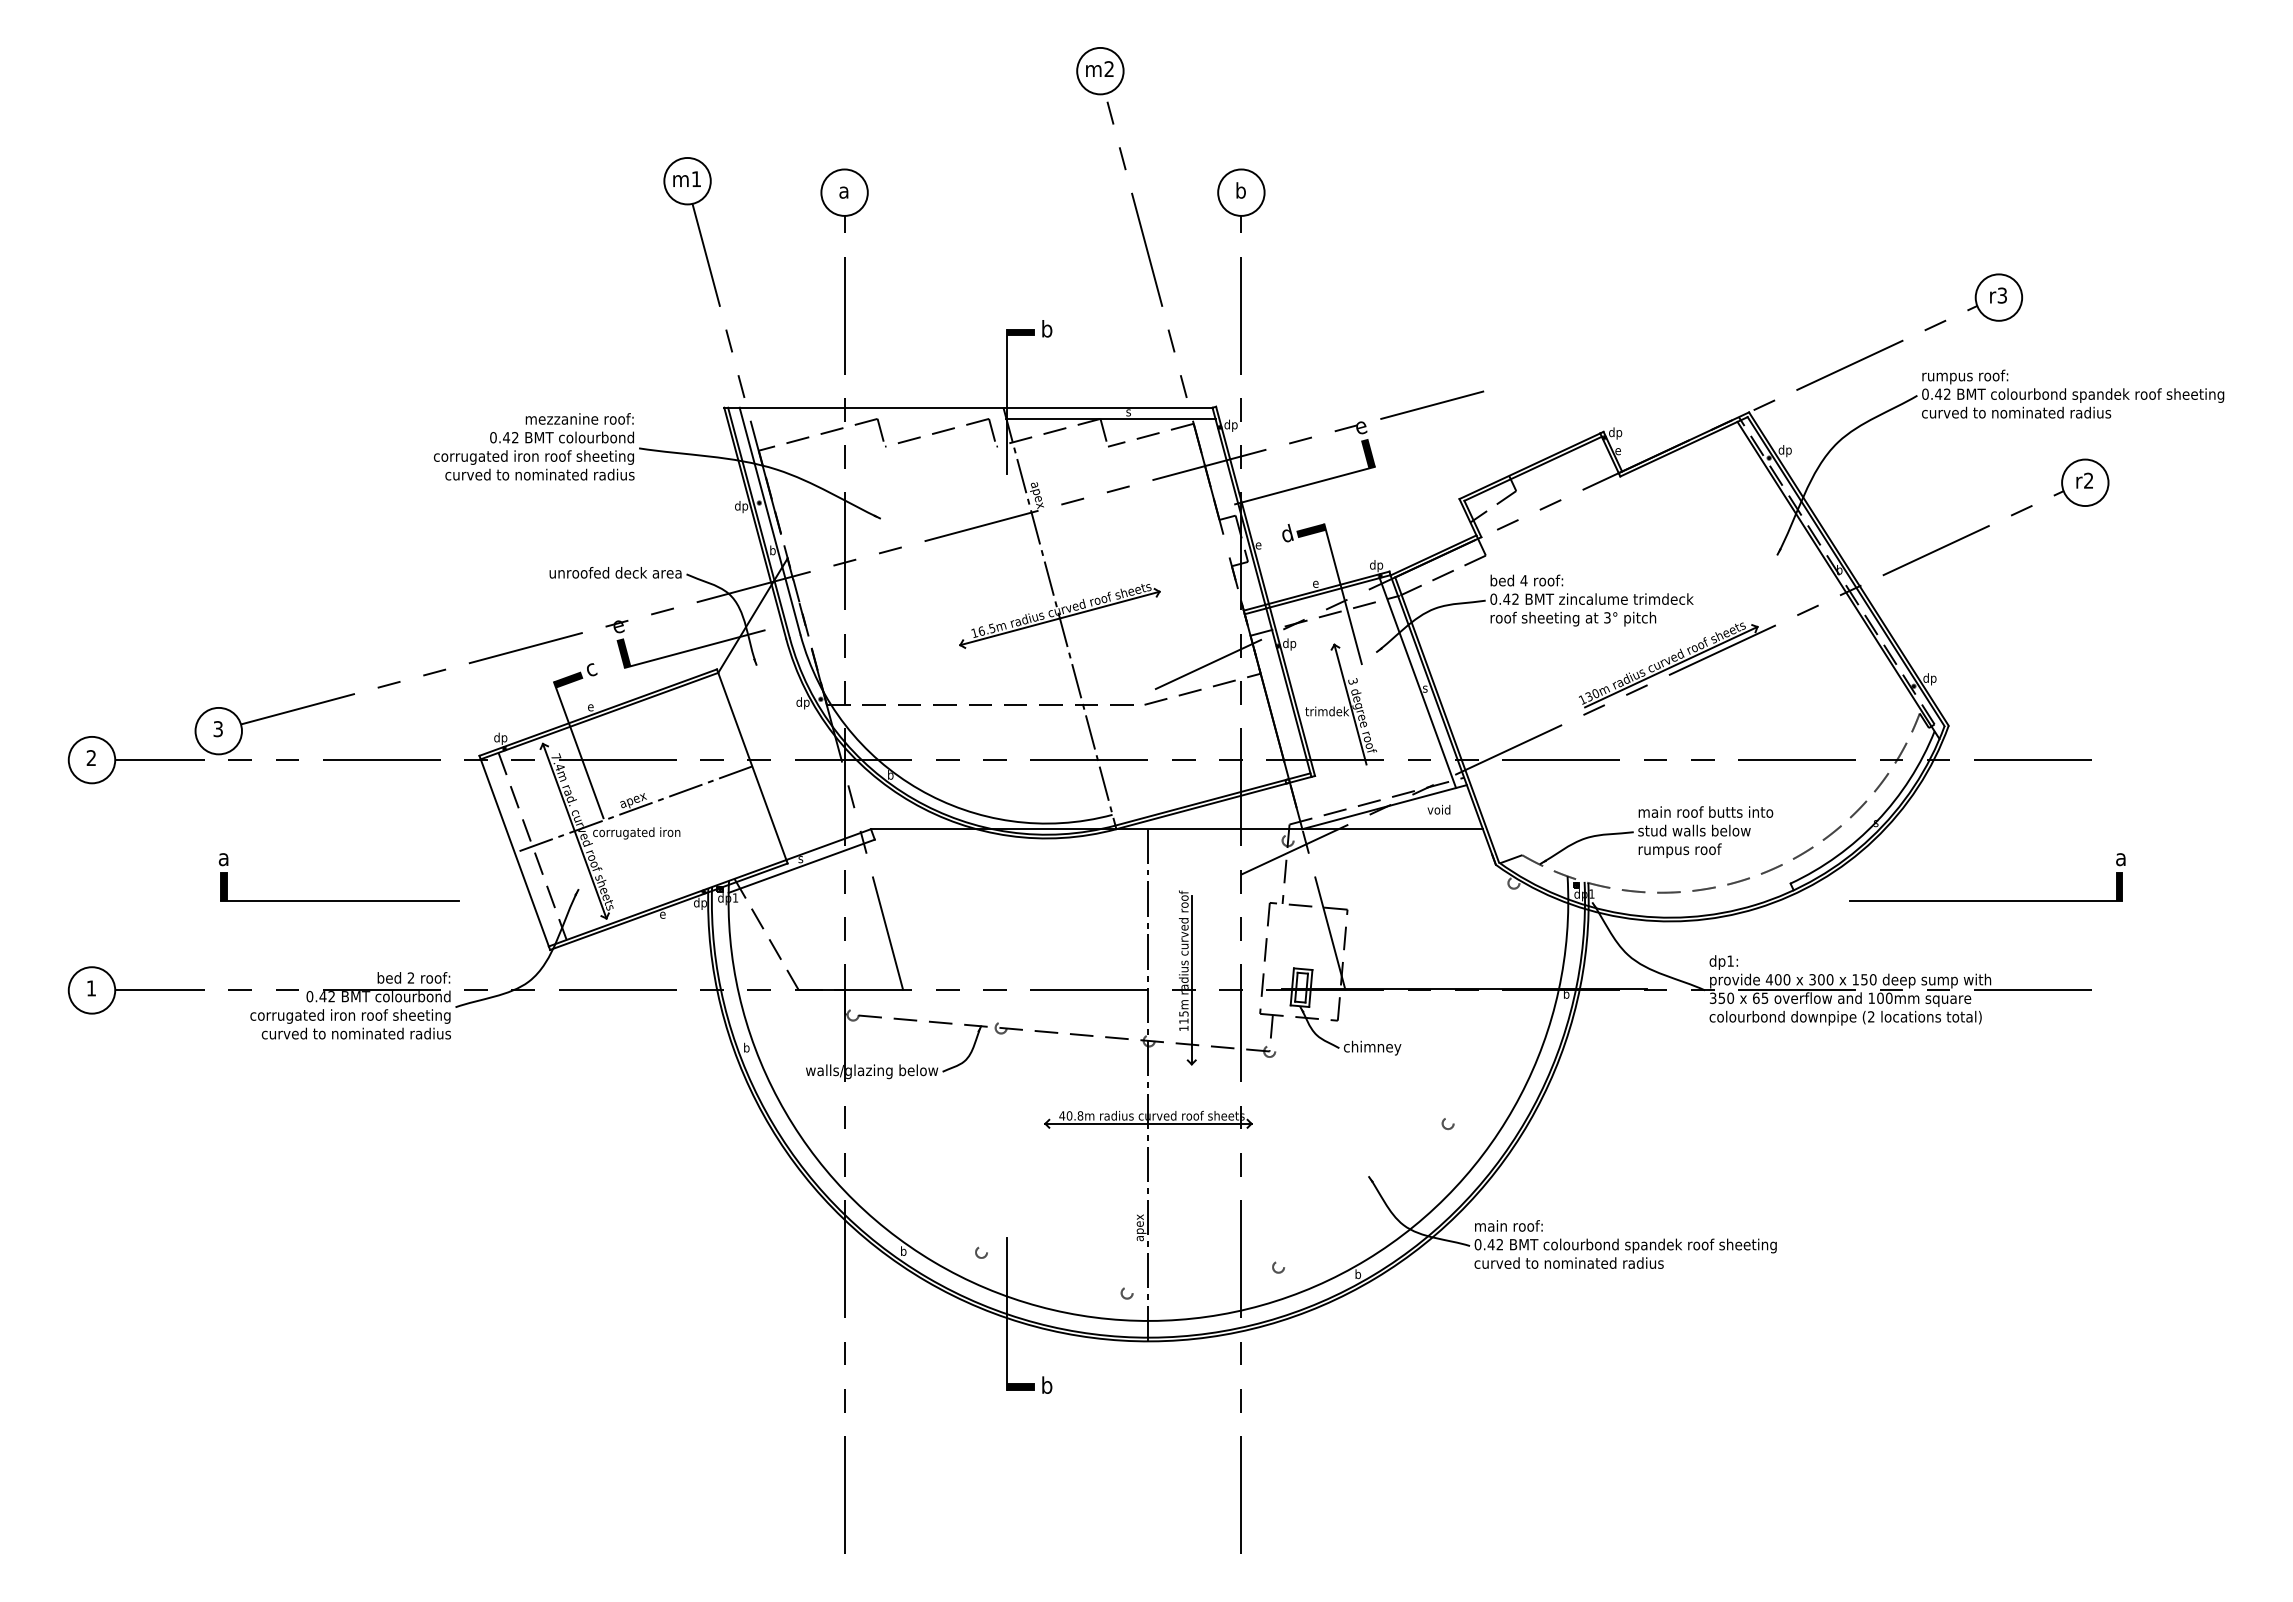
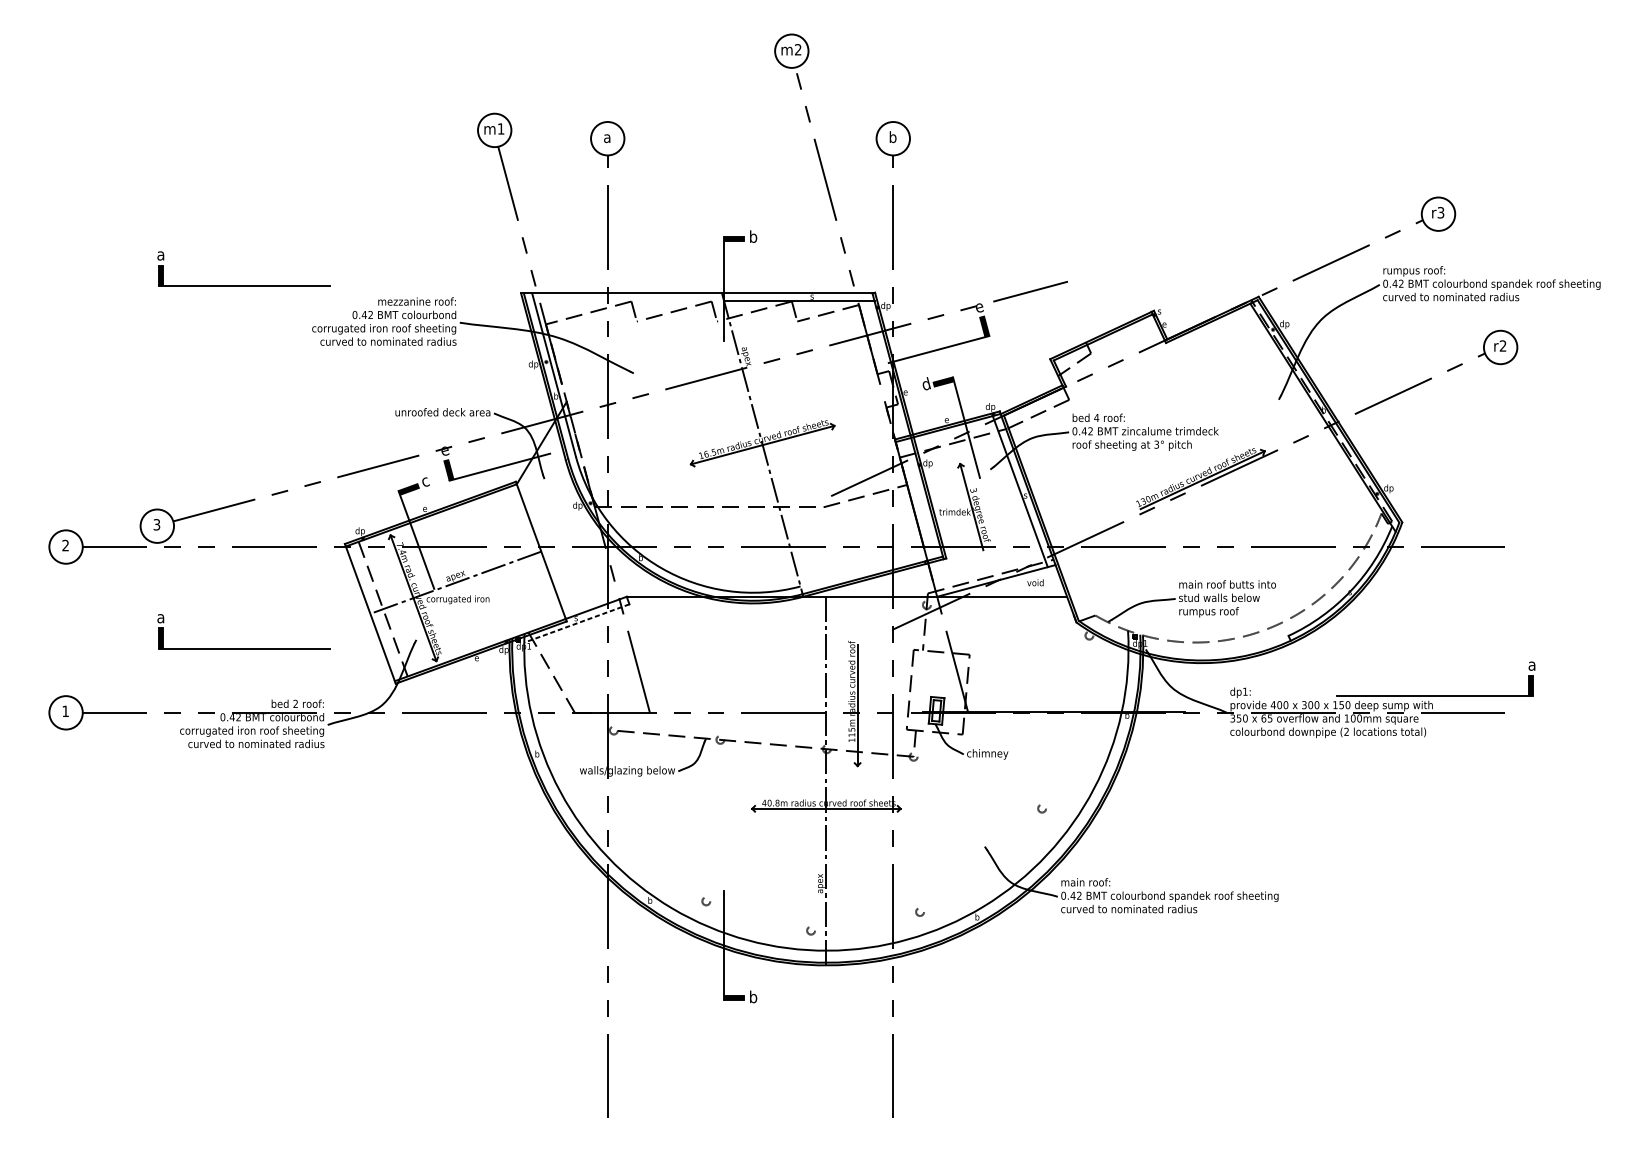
part: (338, 396) -> (243, 285), added
text: (1615, 433) -> (1162, 312), dp -> s
line: (801, 866) -> (576, 623), solid -> dashed
part: (1987, 900) -> (1436, 695), moved

